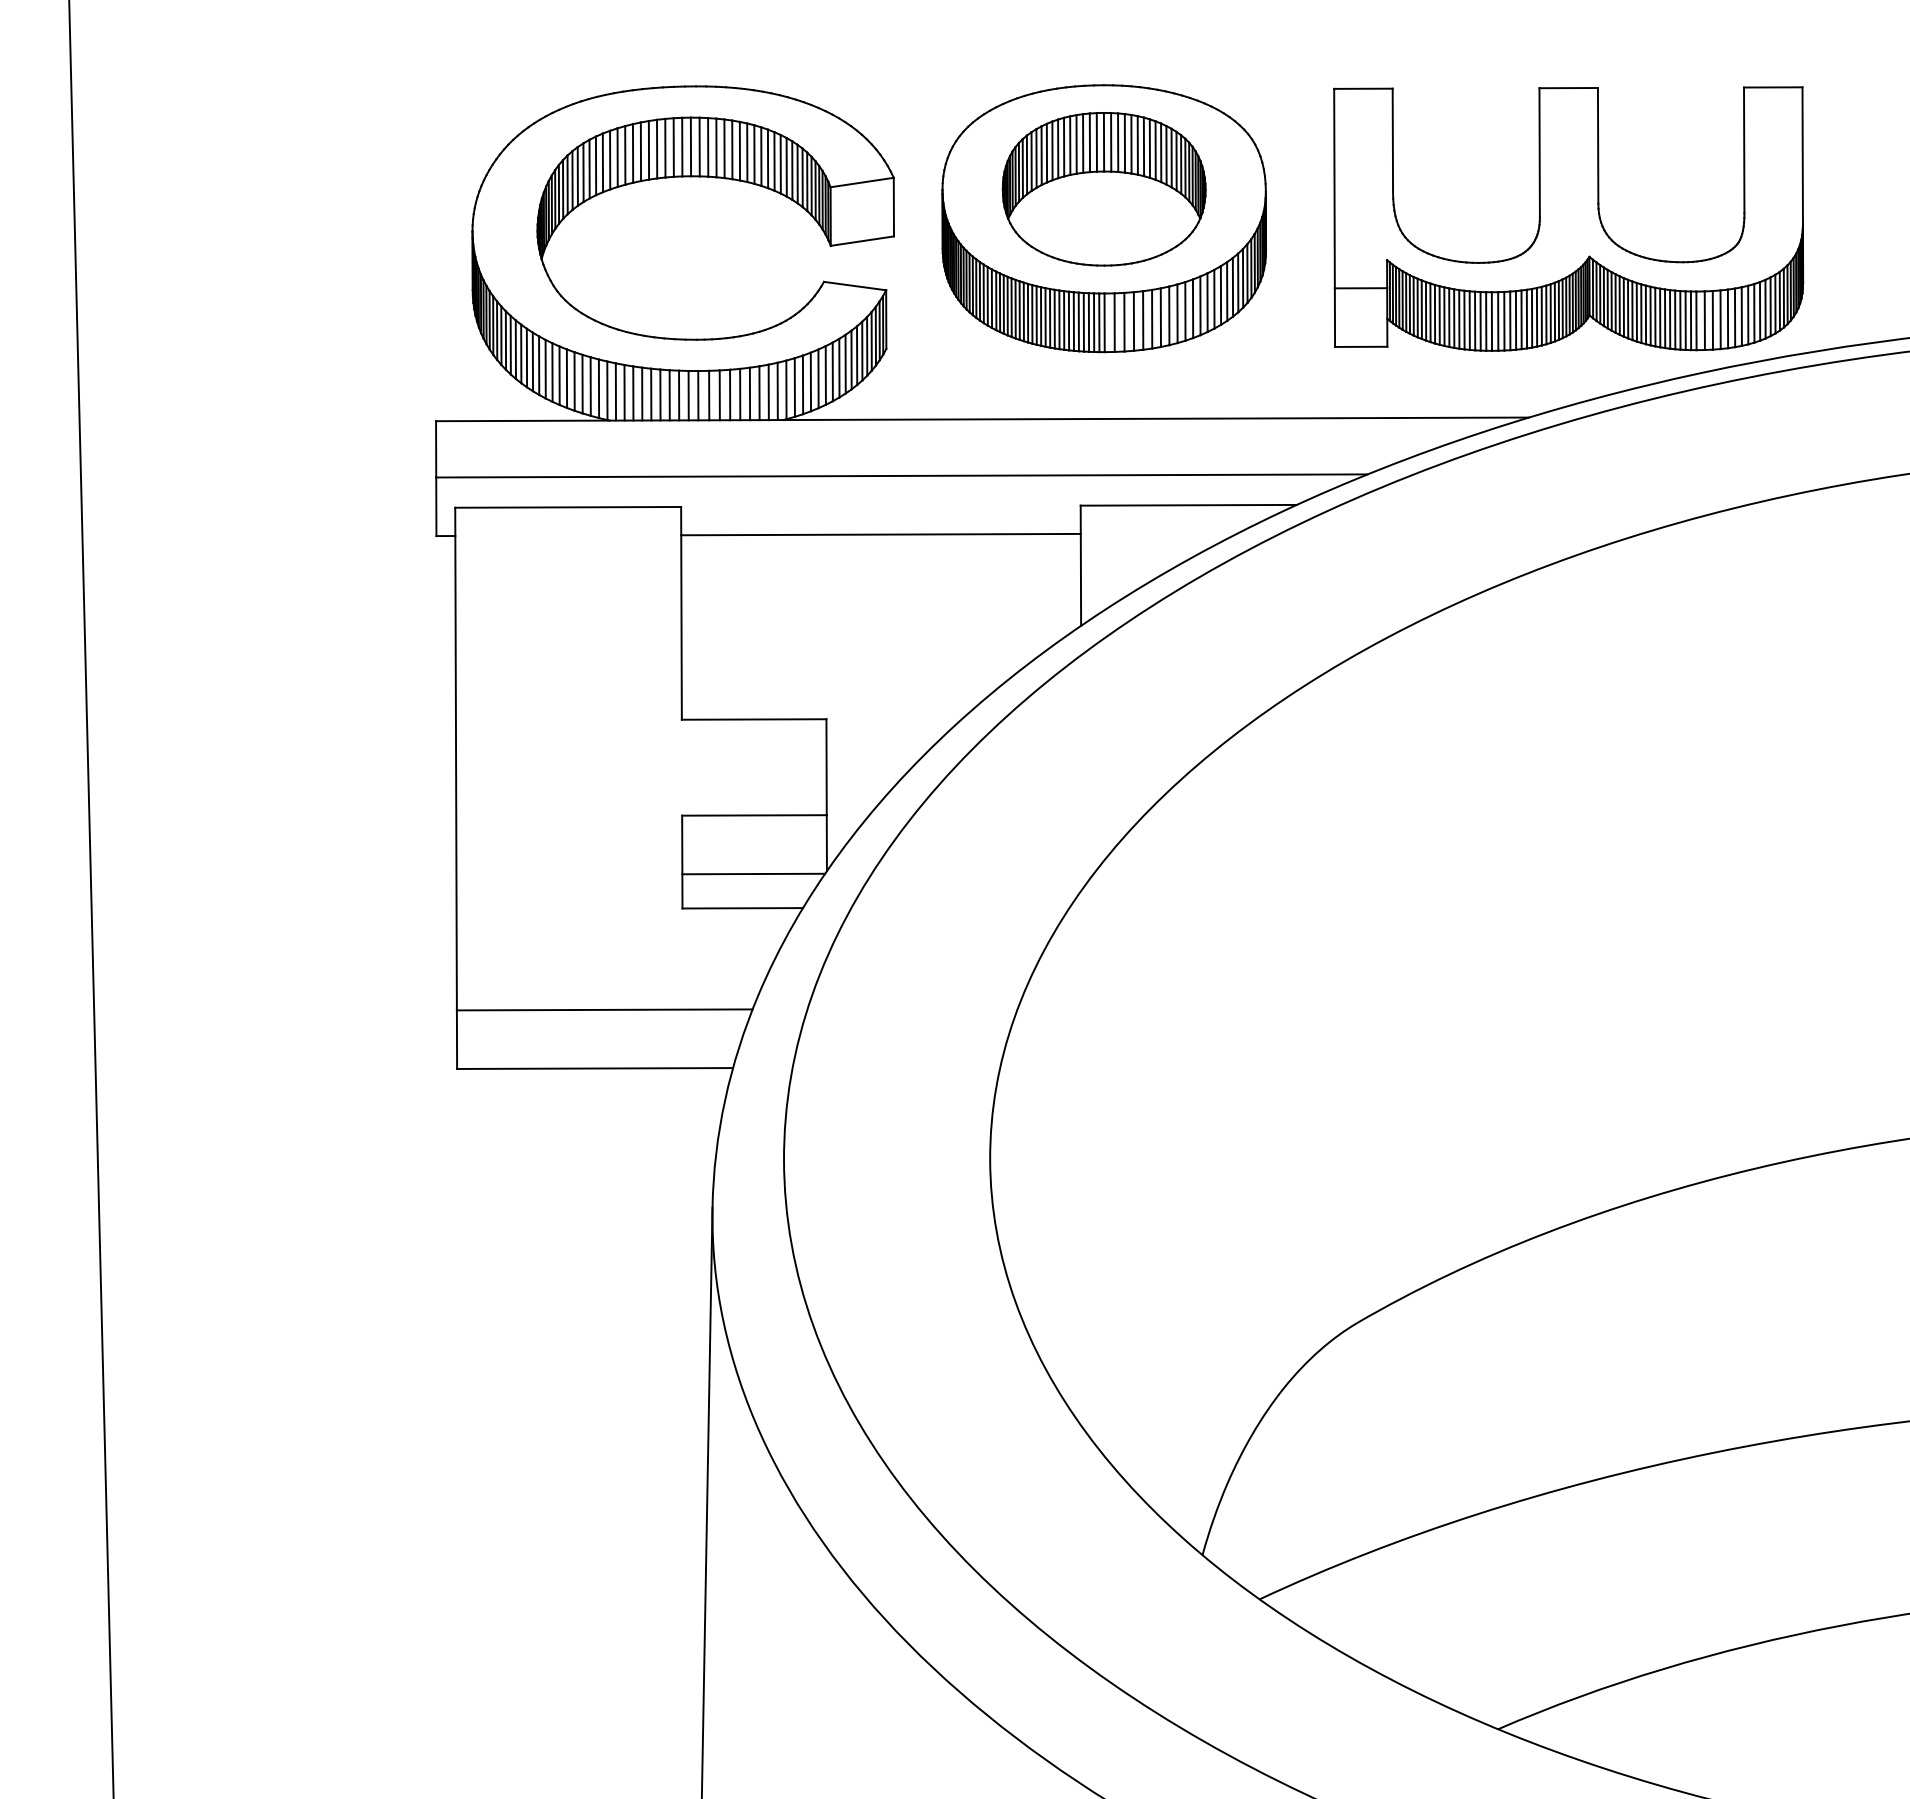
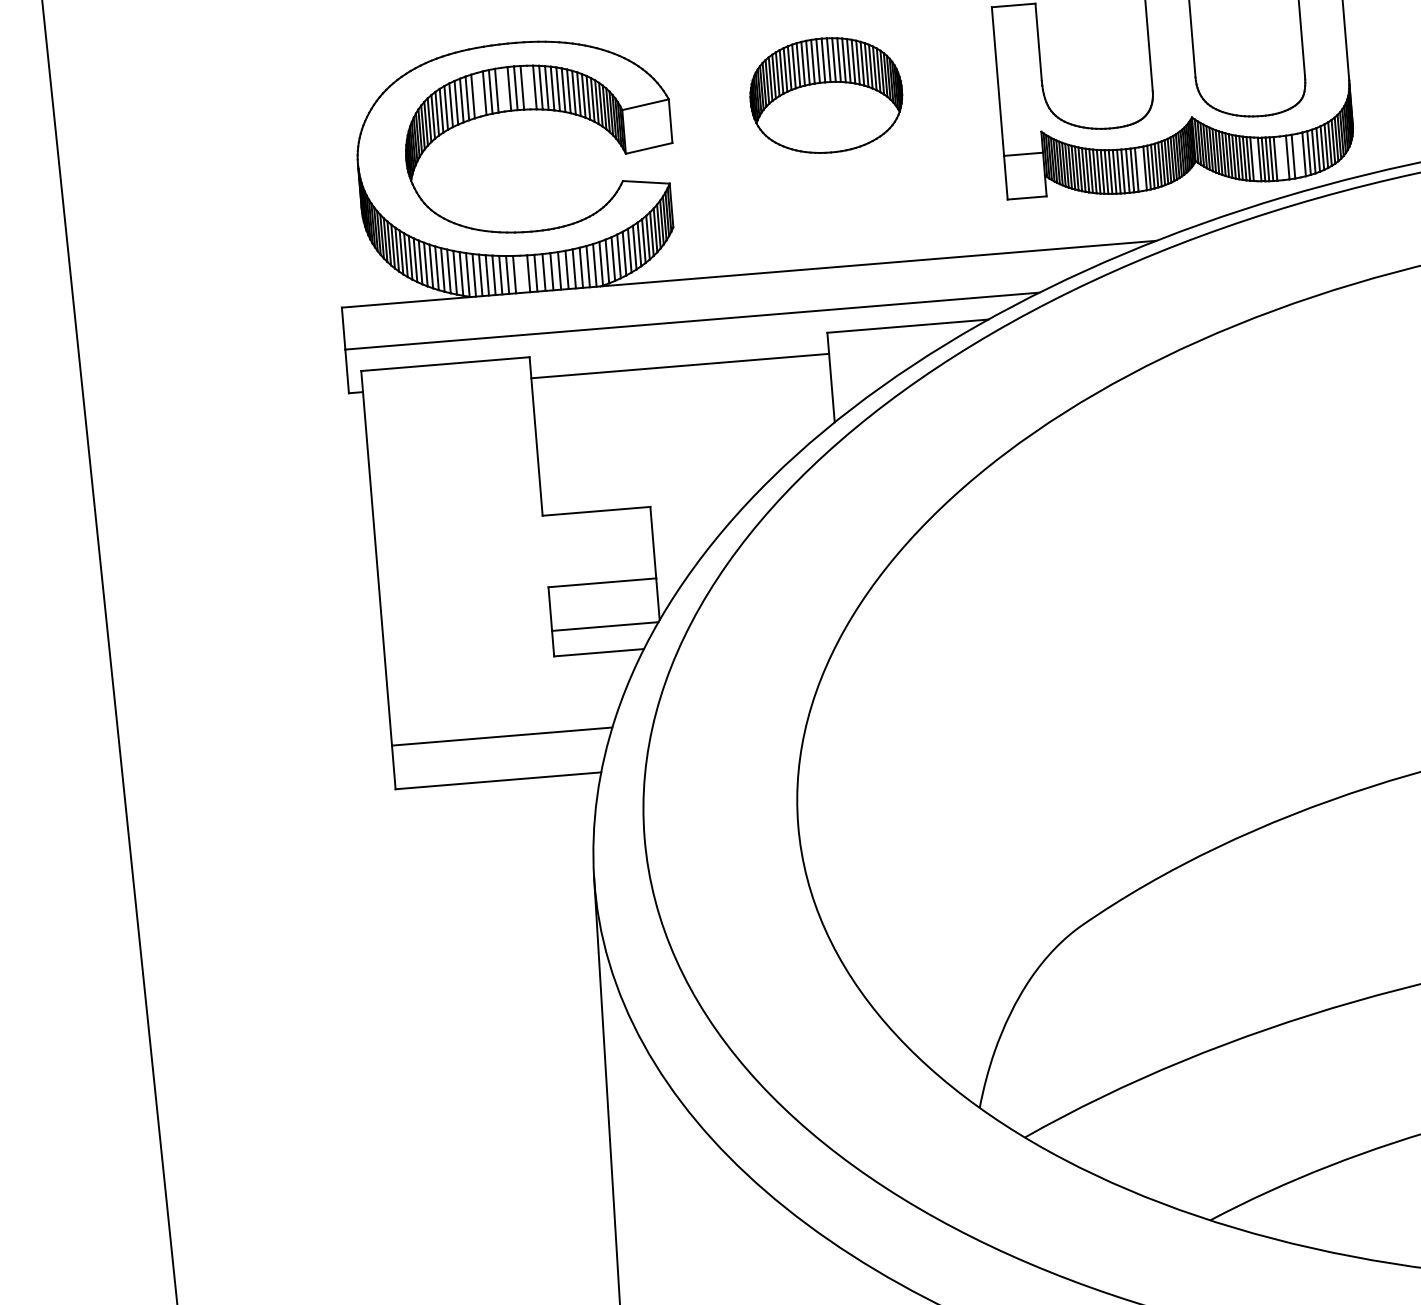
line: (673, 147) -> (502, 89), removed
line: (708, 147) -> (528, 87), removed
line: (640, 151) -> (478, 94), removed
part: (1103, 218) -> (827, 117), removed
line: (1727, 318) -> (1298, 155), removed
line: (1670, 319) -> (1256, 159), removed
line: (1515, 320) -> (1140, 169), removed
line: (1704, 320) -> (1281, 158), removed
line: (679, 395) -> (521, 274), removed

